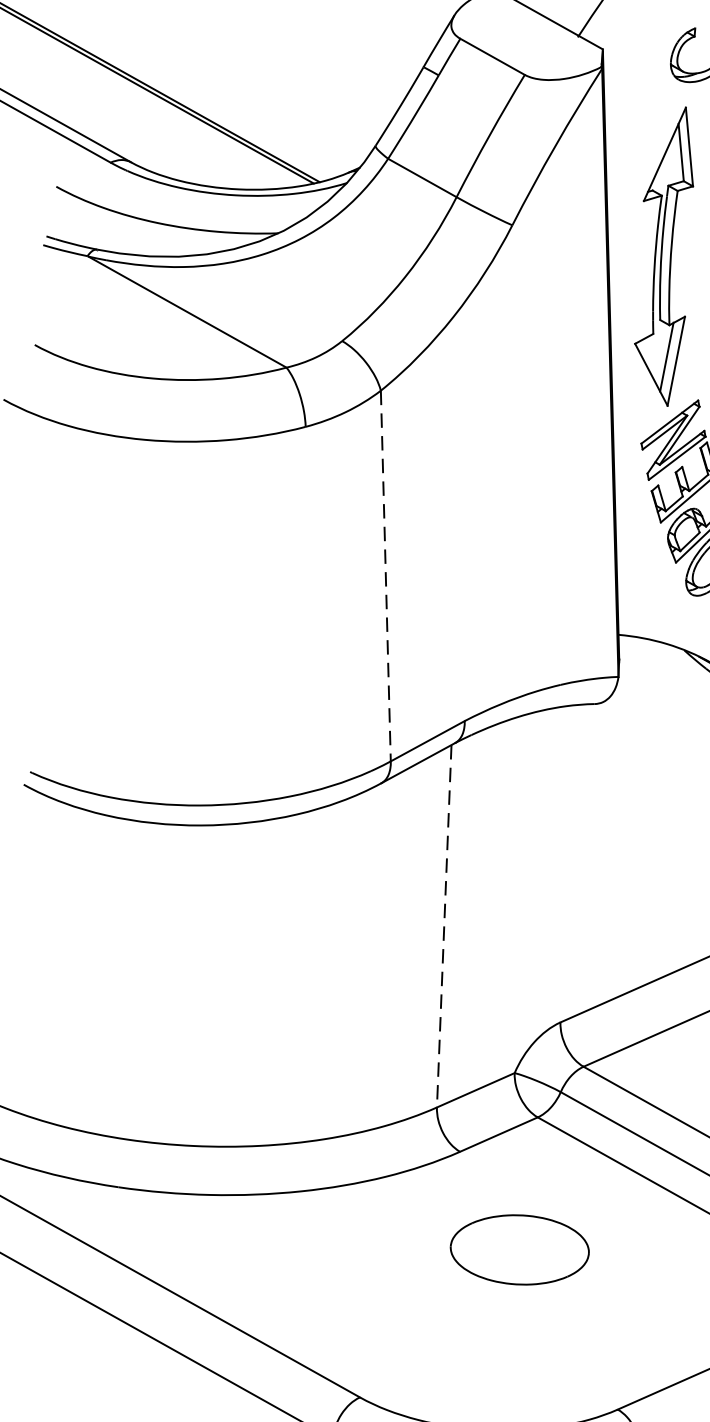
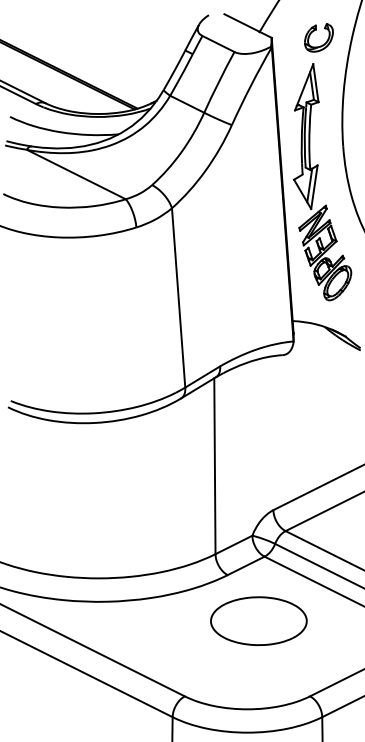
line: (385, 575) -> (178, 297), dashed -> solid
line: (443, 926) -> (214, 466), dashed -> solid
part: (518, 1250) -> (258, 621), size x1.43

